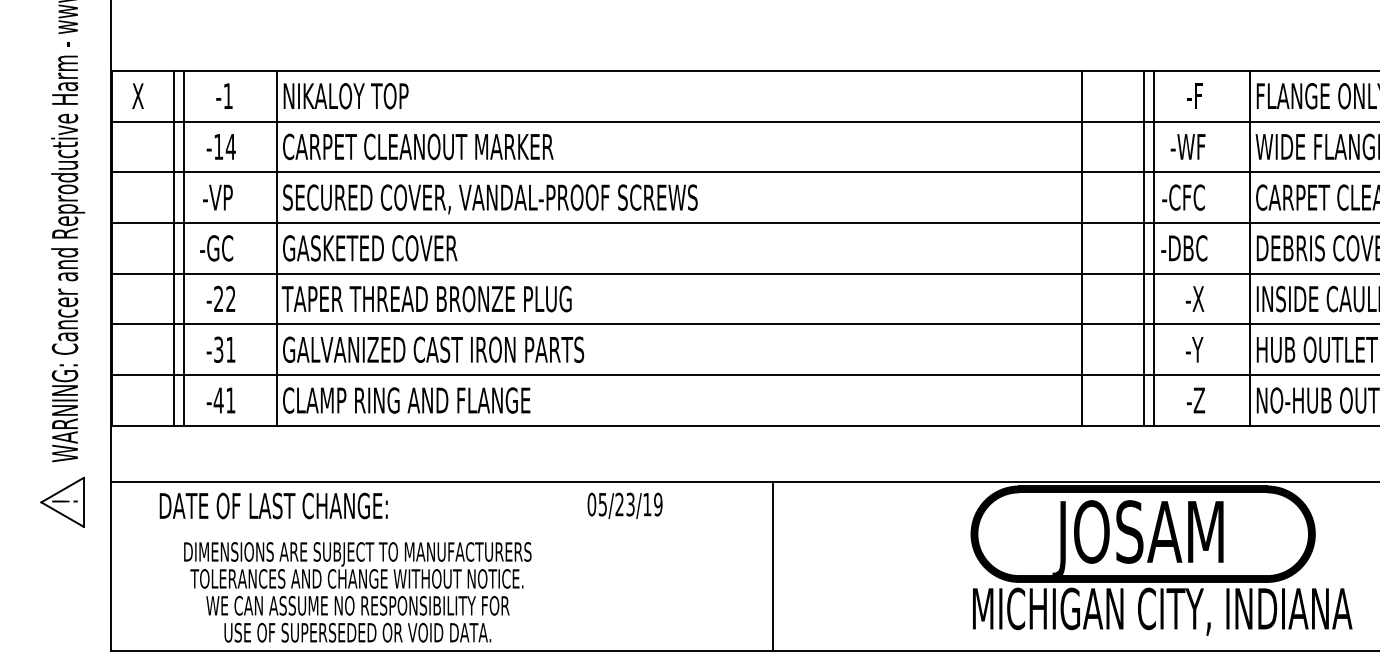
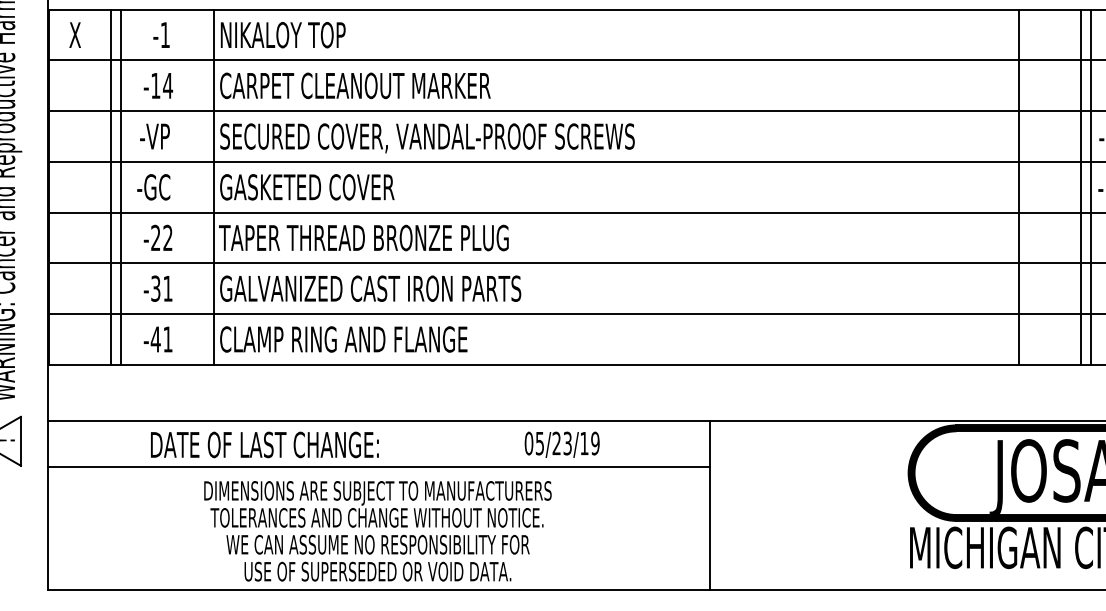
text: (273, 505) -> (264, 444), moved
line: (441, 527) -> (378, 466), added
text: (357, 592) -> (377, 531), moved

